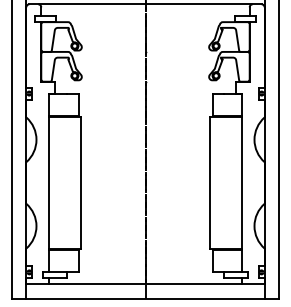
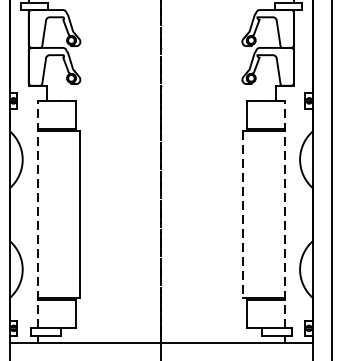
line: (48, 182) -> (38, 214), solid -> dashed
line: (242, 182) -> (284, 214), solid -> dashed
line: (209, 183) -> (242, 215), solid -> dashed

